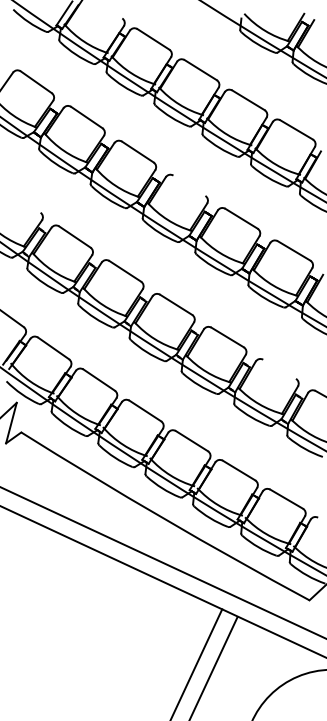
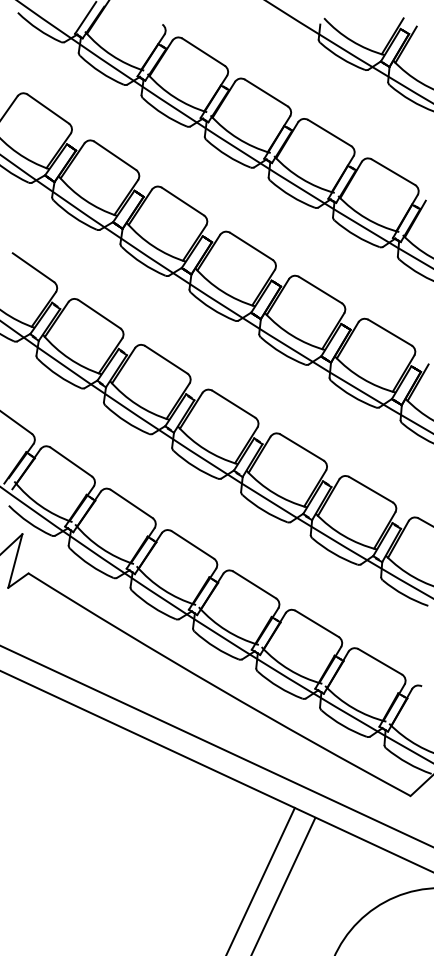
line: (189, 185) -> (251, 245), added
line: (25, 201) -> (33, 267), added
line: (279, 369) -> (370, 489), added

